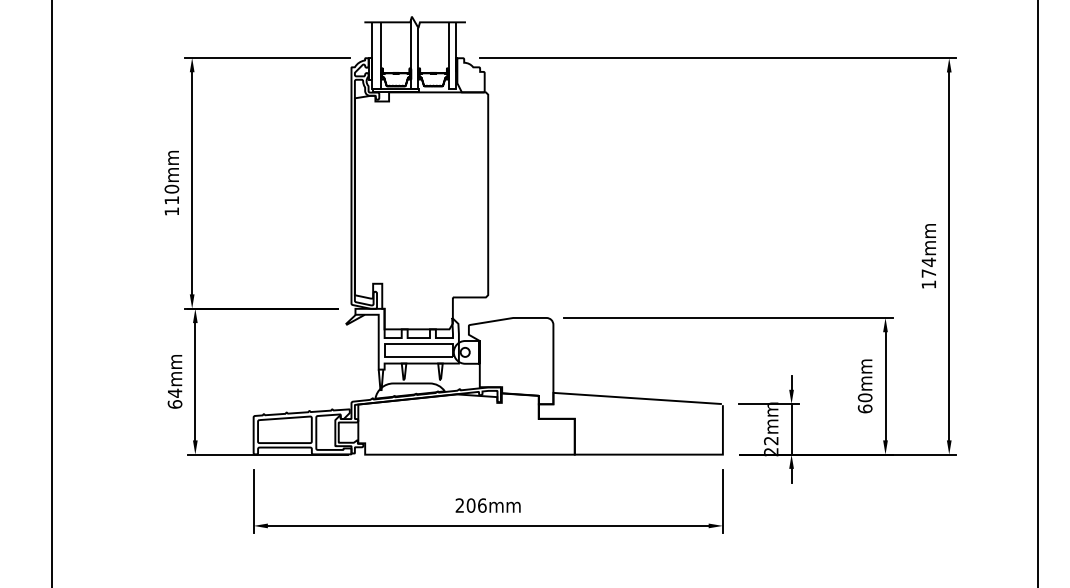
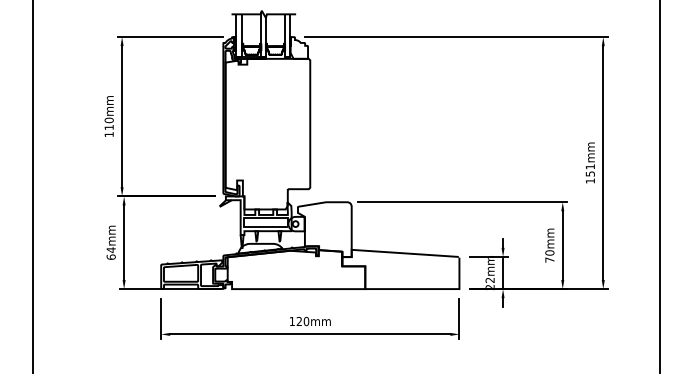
text: (927, 268) -> (589, 170), 174mm -> 151mm
text: (864, 408) -> (549, 259), 60mm -> 70mm
text: (471, 505) -> (299, 321), 206mm -> 120mm

